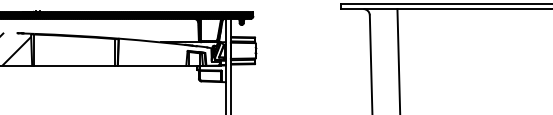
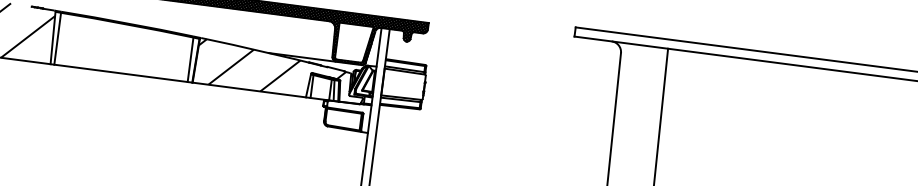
hatch: (163, 51) -> (271, 68), added

